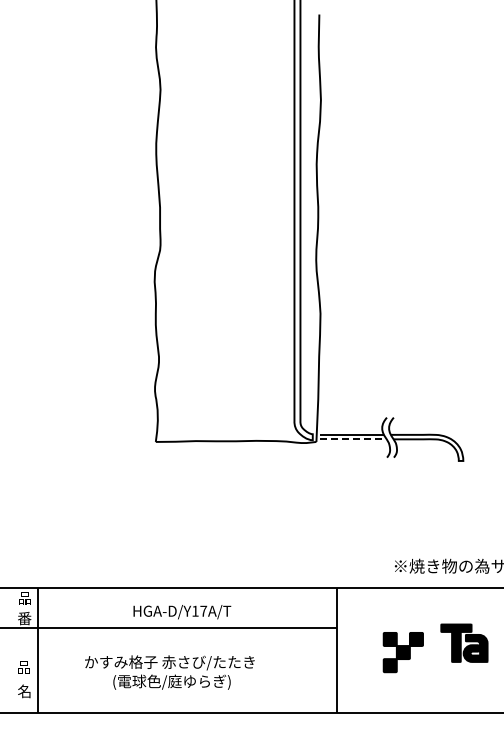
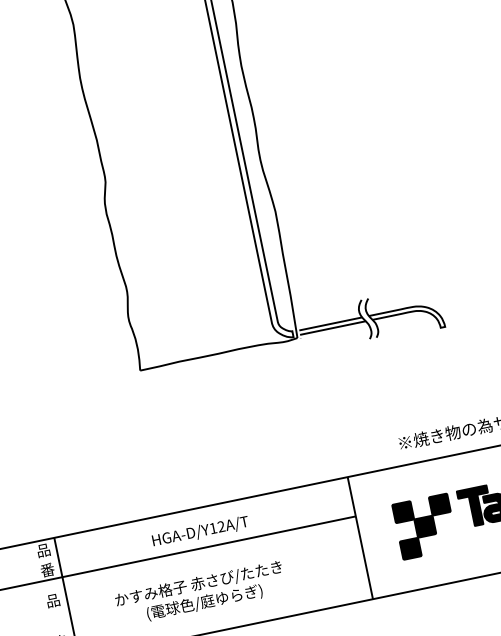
line: (353, 439) -> (333, 328), dashed -> solid
text: (203, 610) -> (221, 526), HGA-D/Y17A/T -> HGA-D/Y12A/T
part: (403, 652) -> (425, 526), size x1.43
part: (23, 667) -> (52, 600), moved

